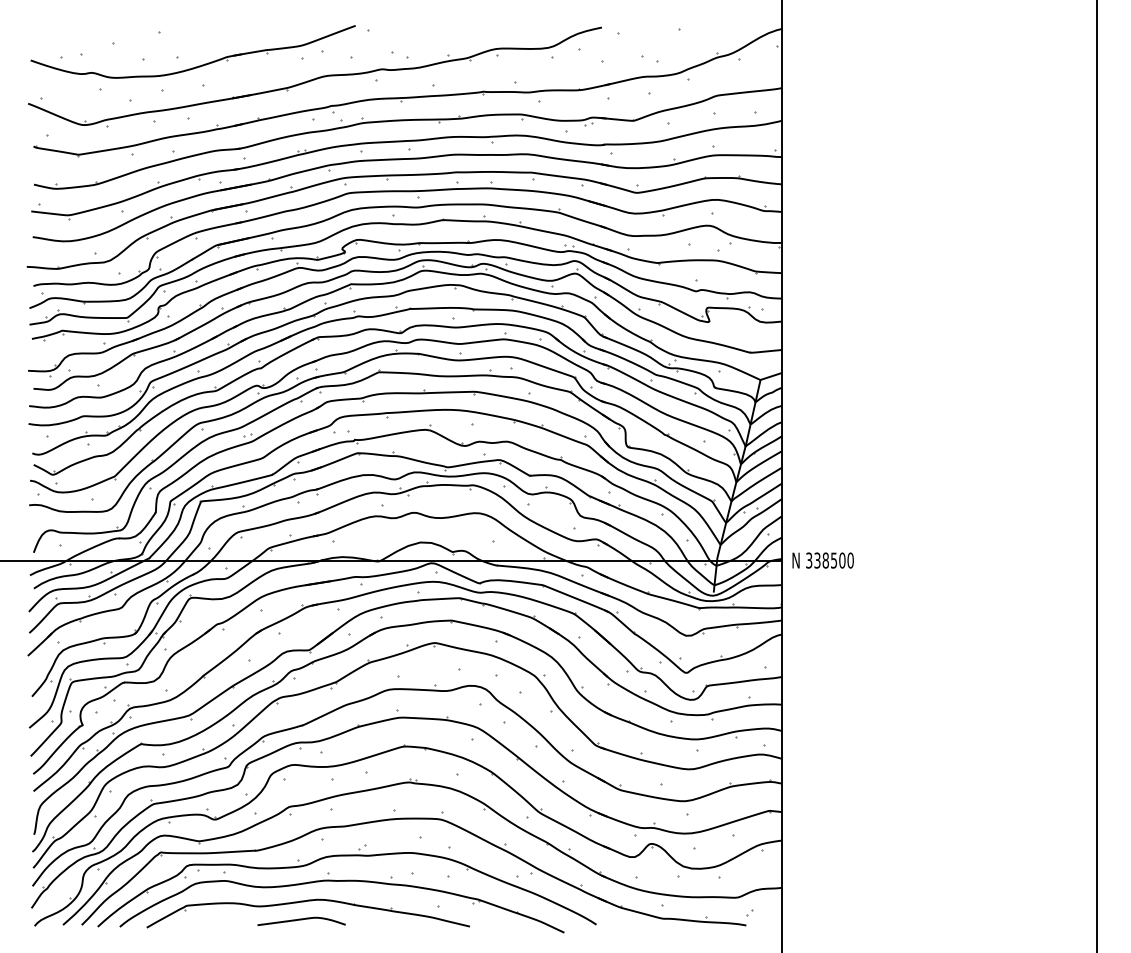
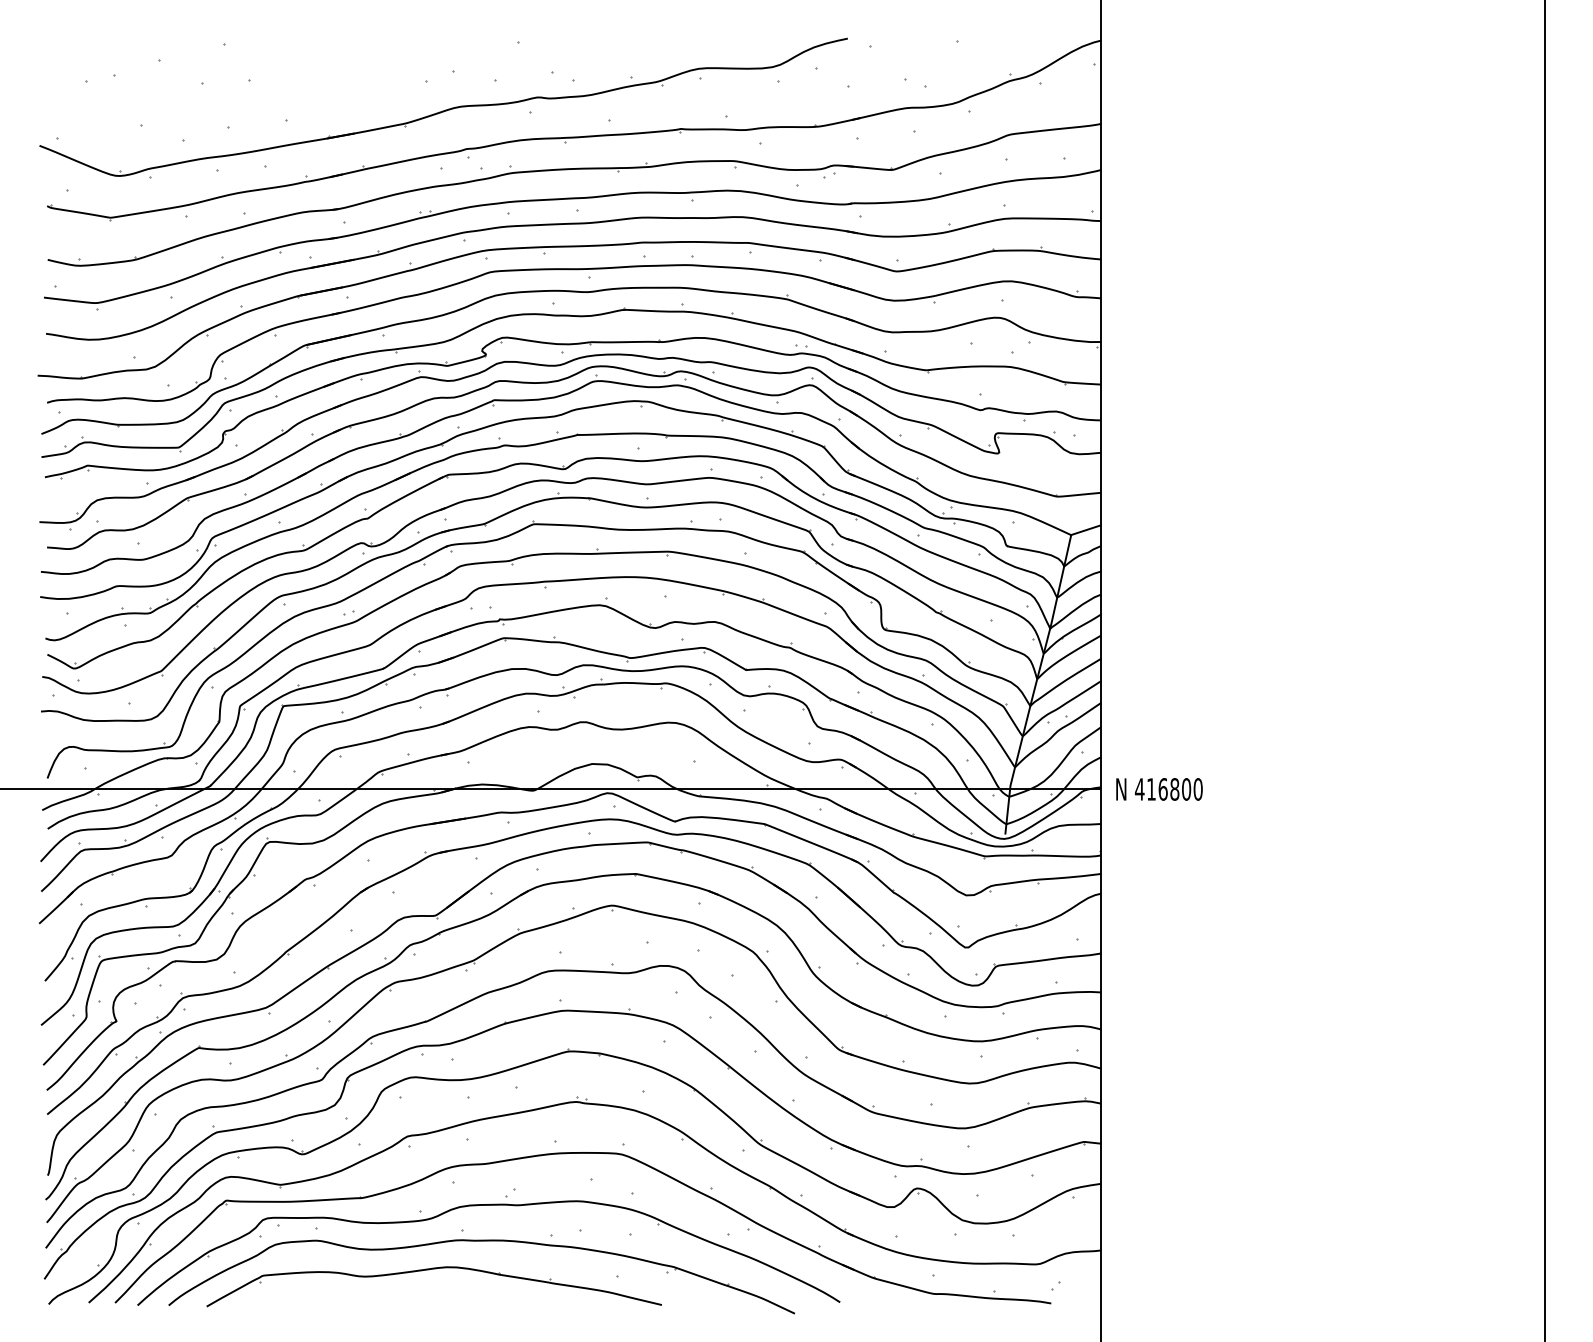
part: (197, 66) -> (277, 93), removed
text: (821, 560) -> (1157, 789), 338500 -> 416800
curve: (301, 919) -> (424, 1295), removed

